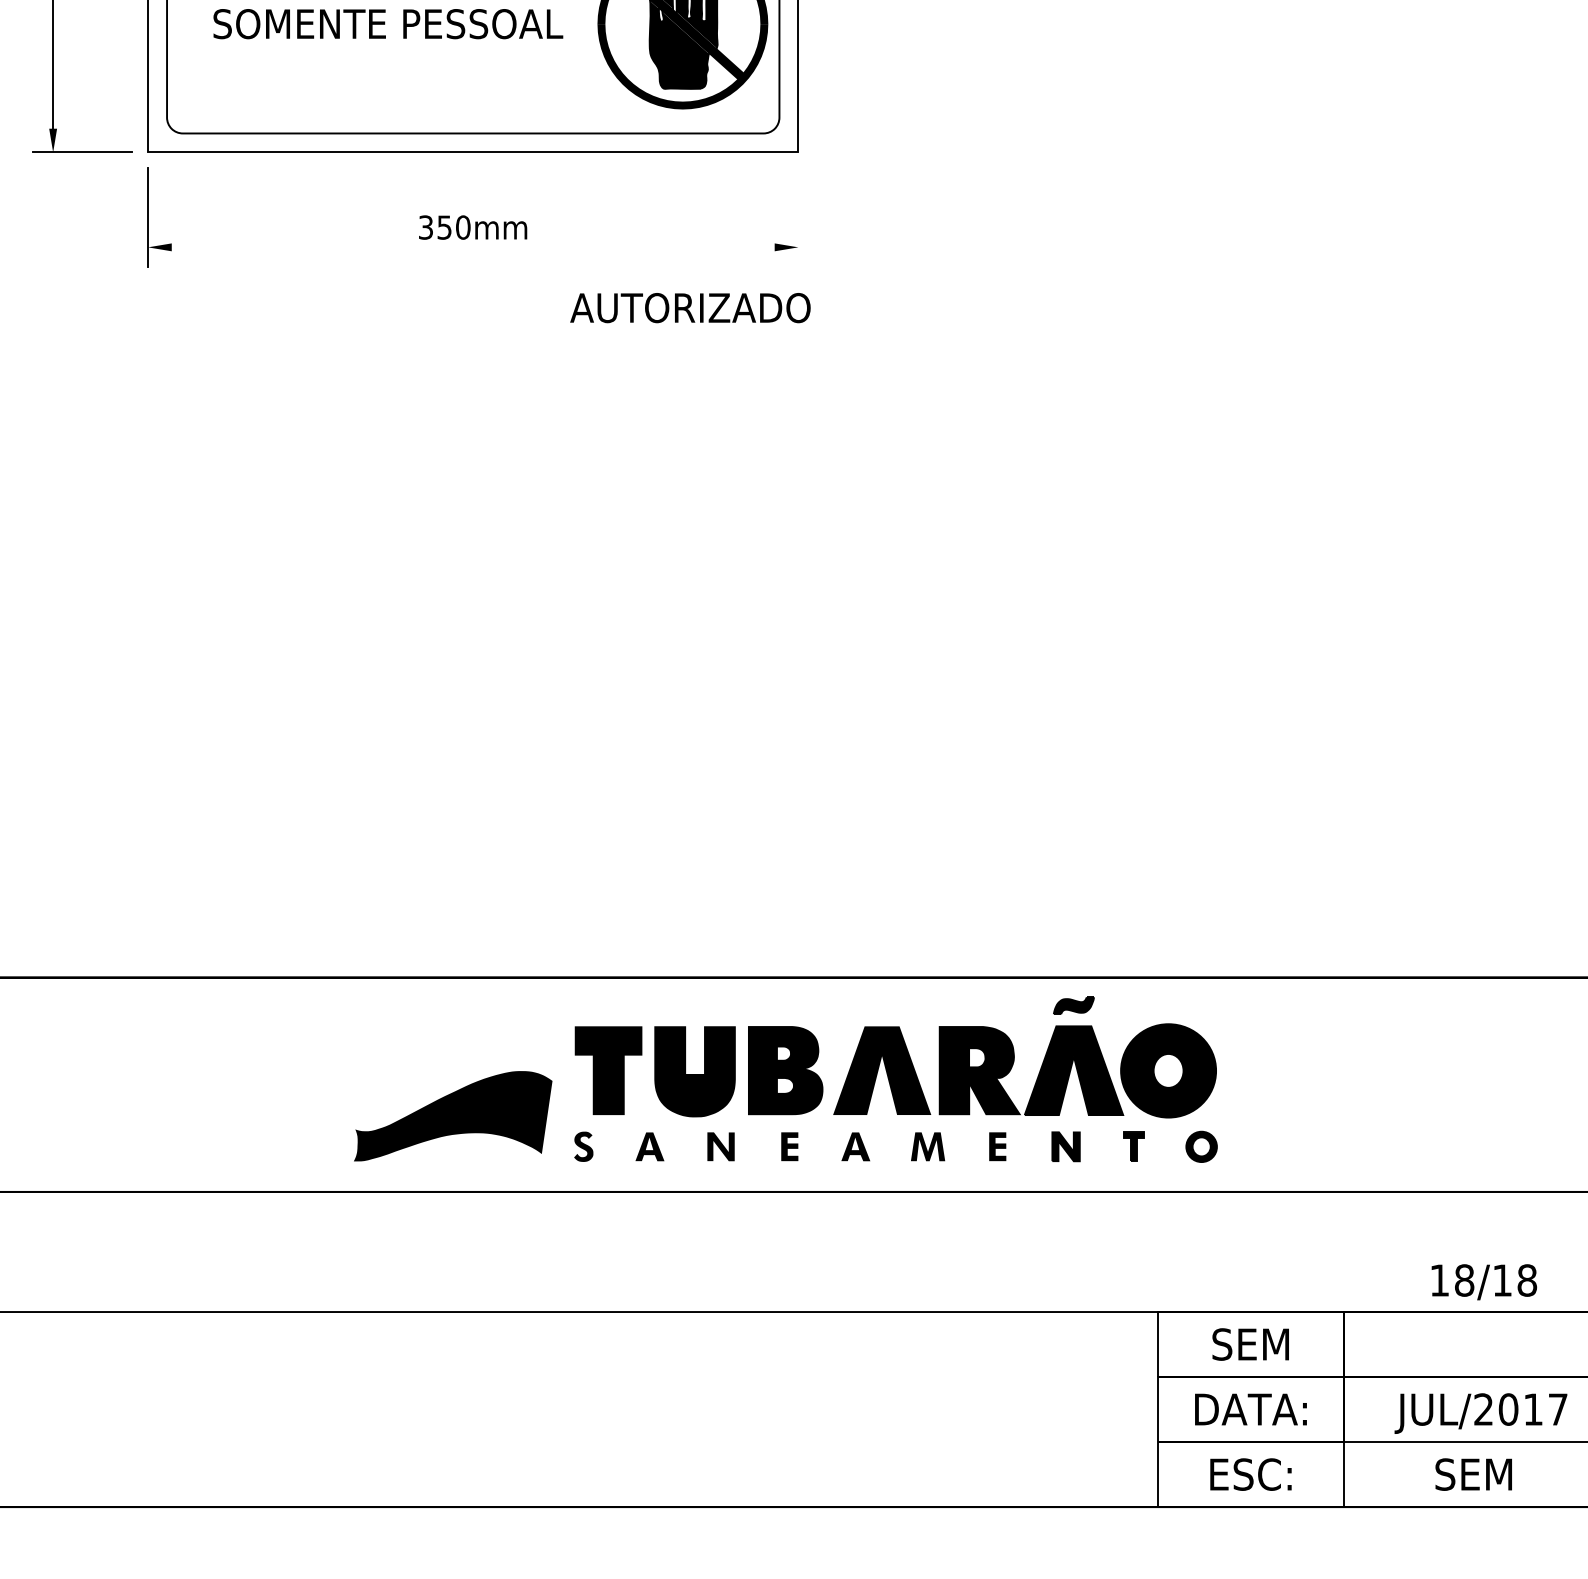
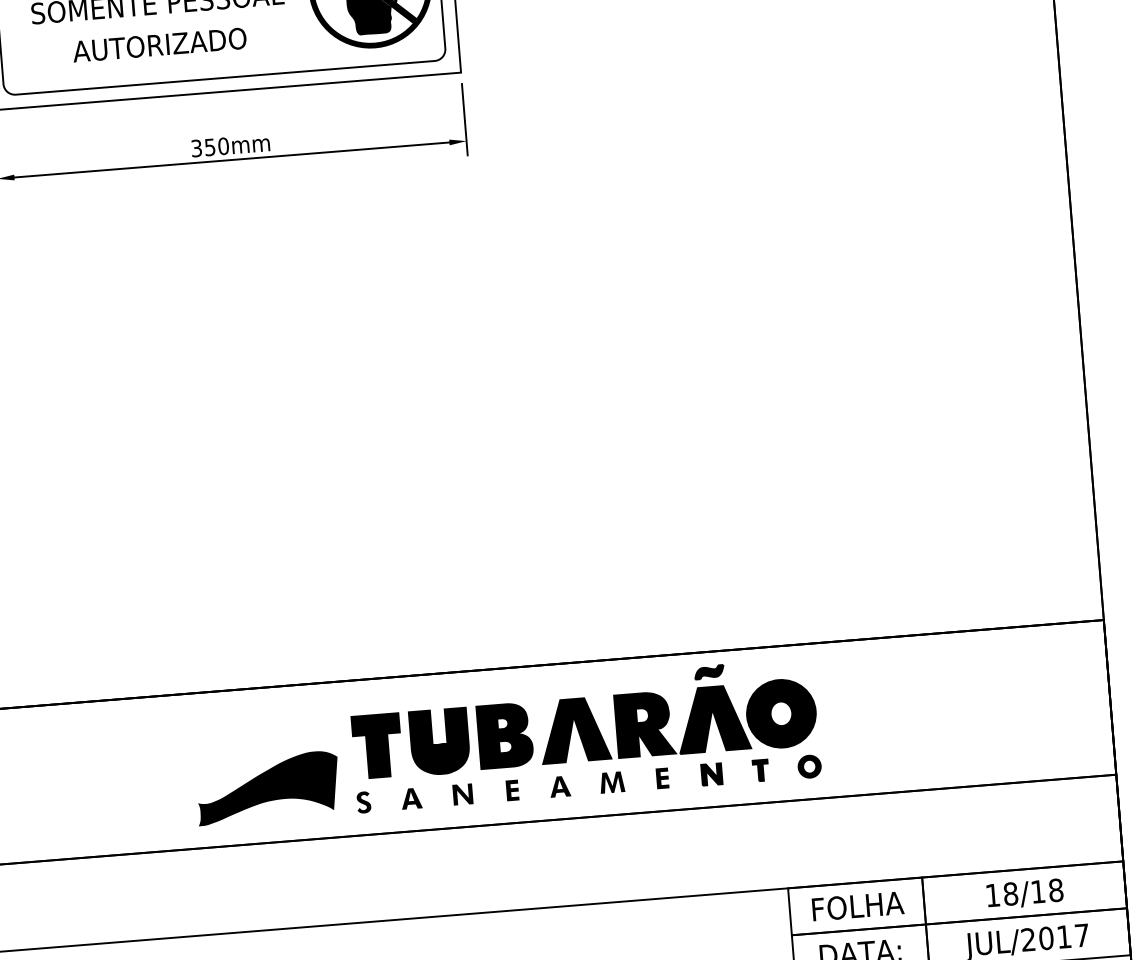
line: (798, 217) -> (464, 119), added
line: (472, 247) -> (231, 160), added
text: (690, 308) -> (159, 45), moved
text: (1484, 1282) -> (1025, 894), moved
text: (1252, 1344) -> (857, 906), SEM -> FOLHA

